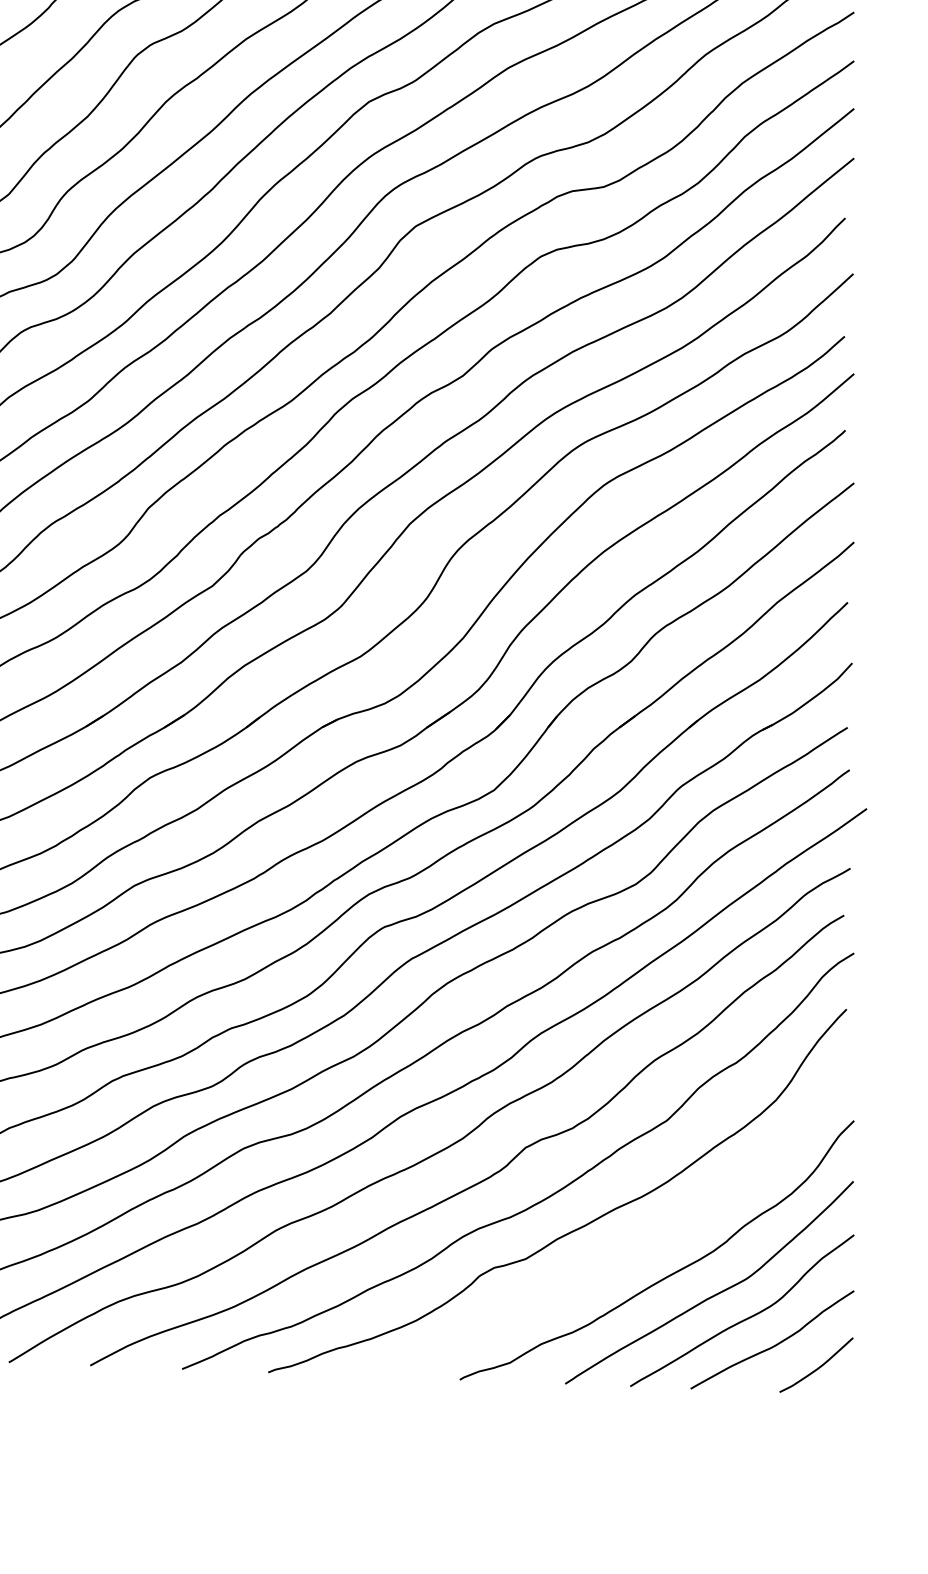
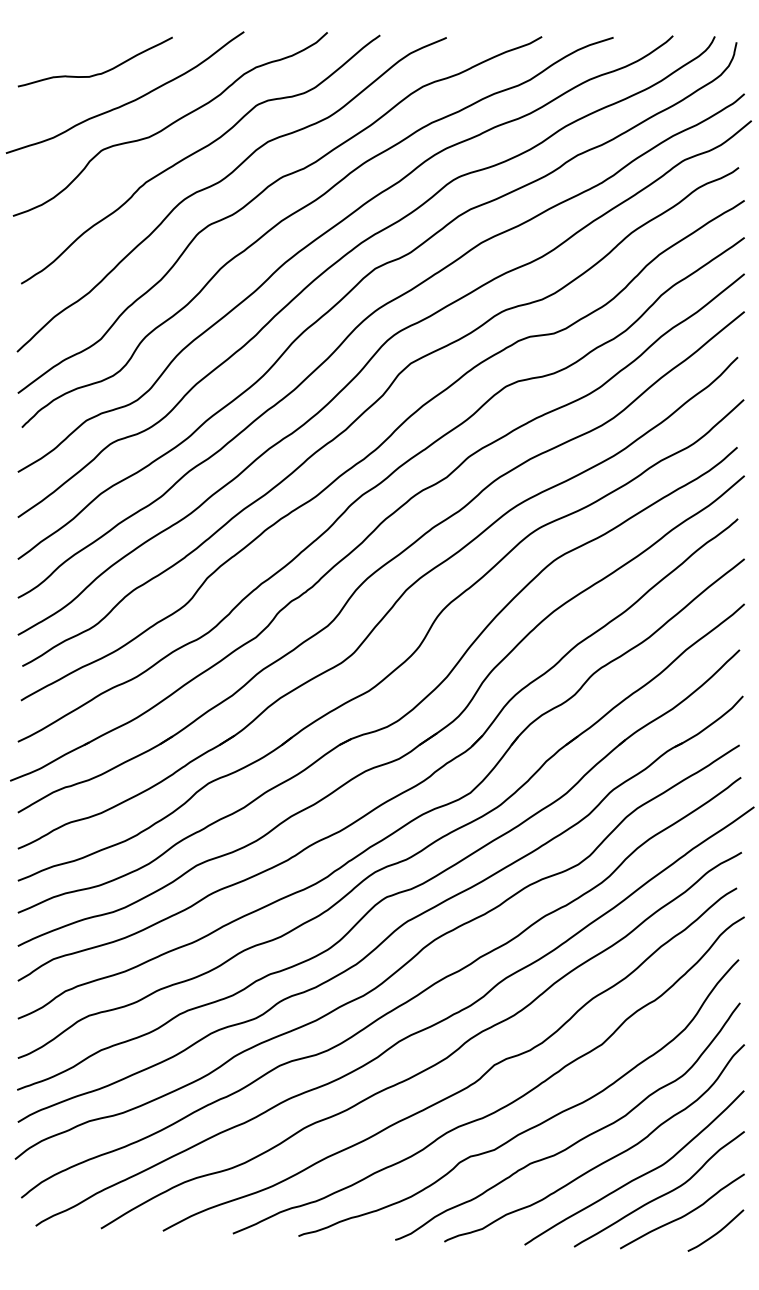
curve: (634, 1246) -> (577, 1140), added

